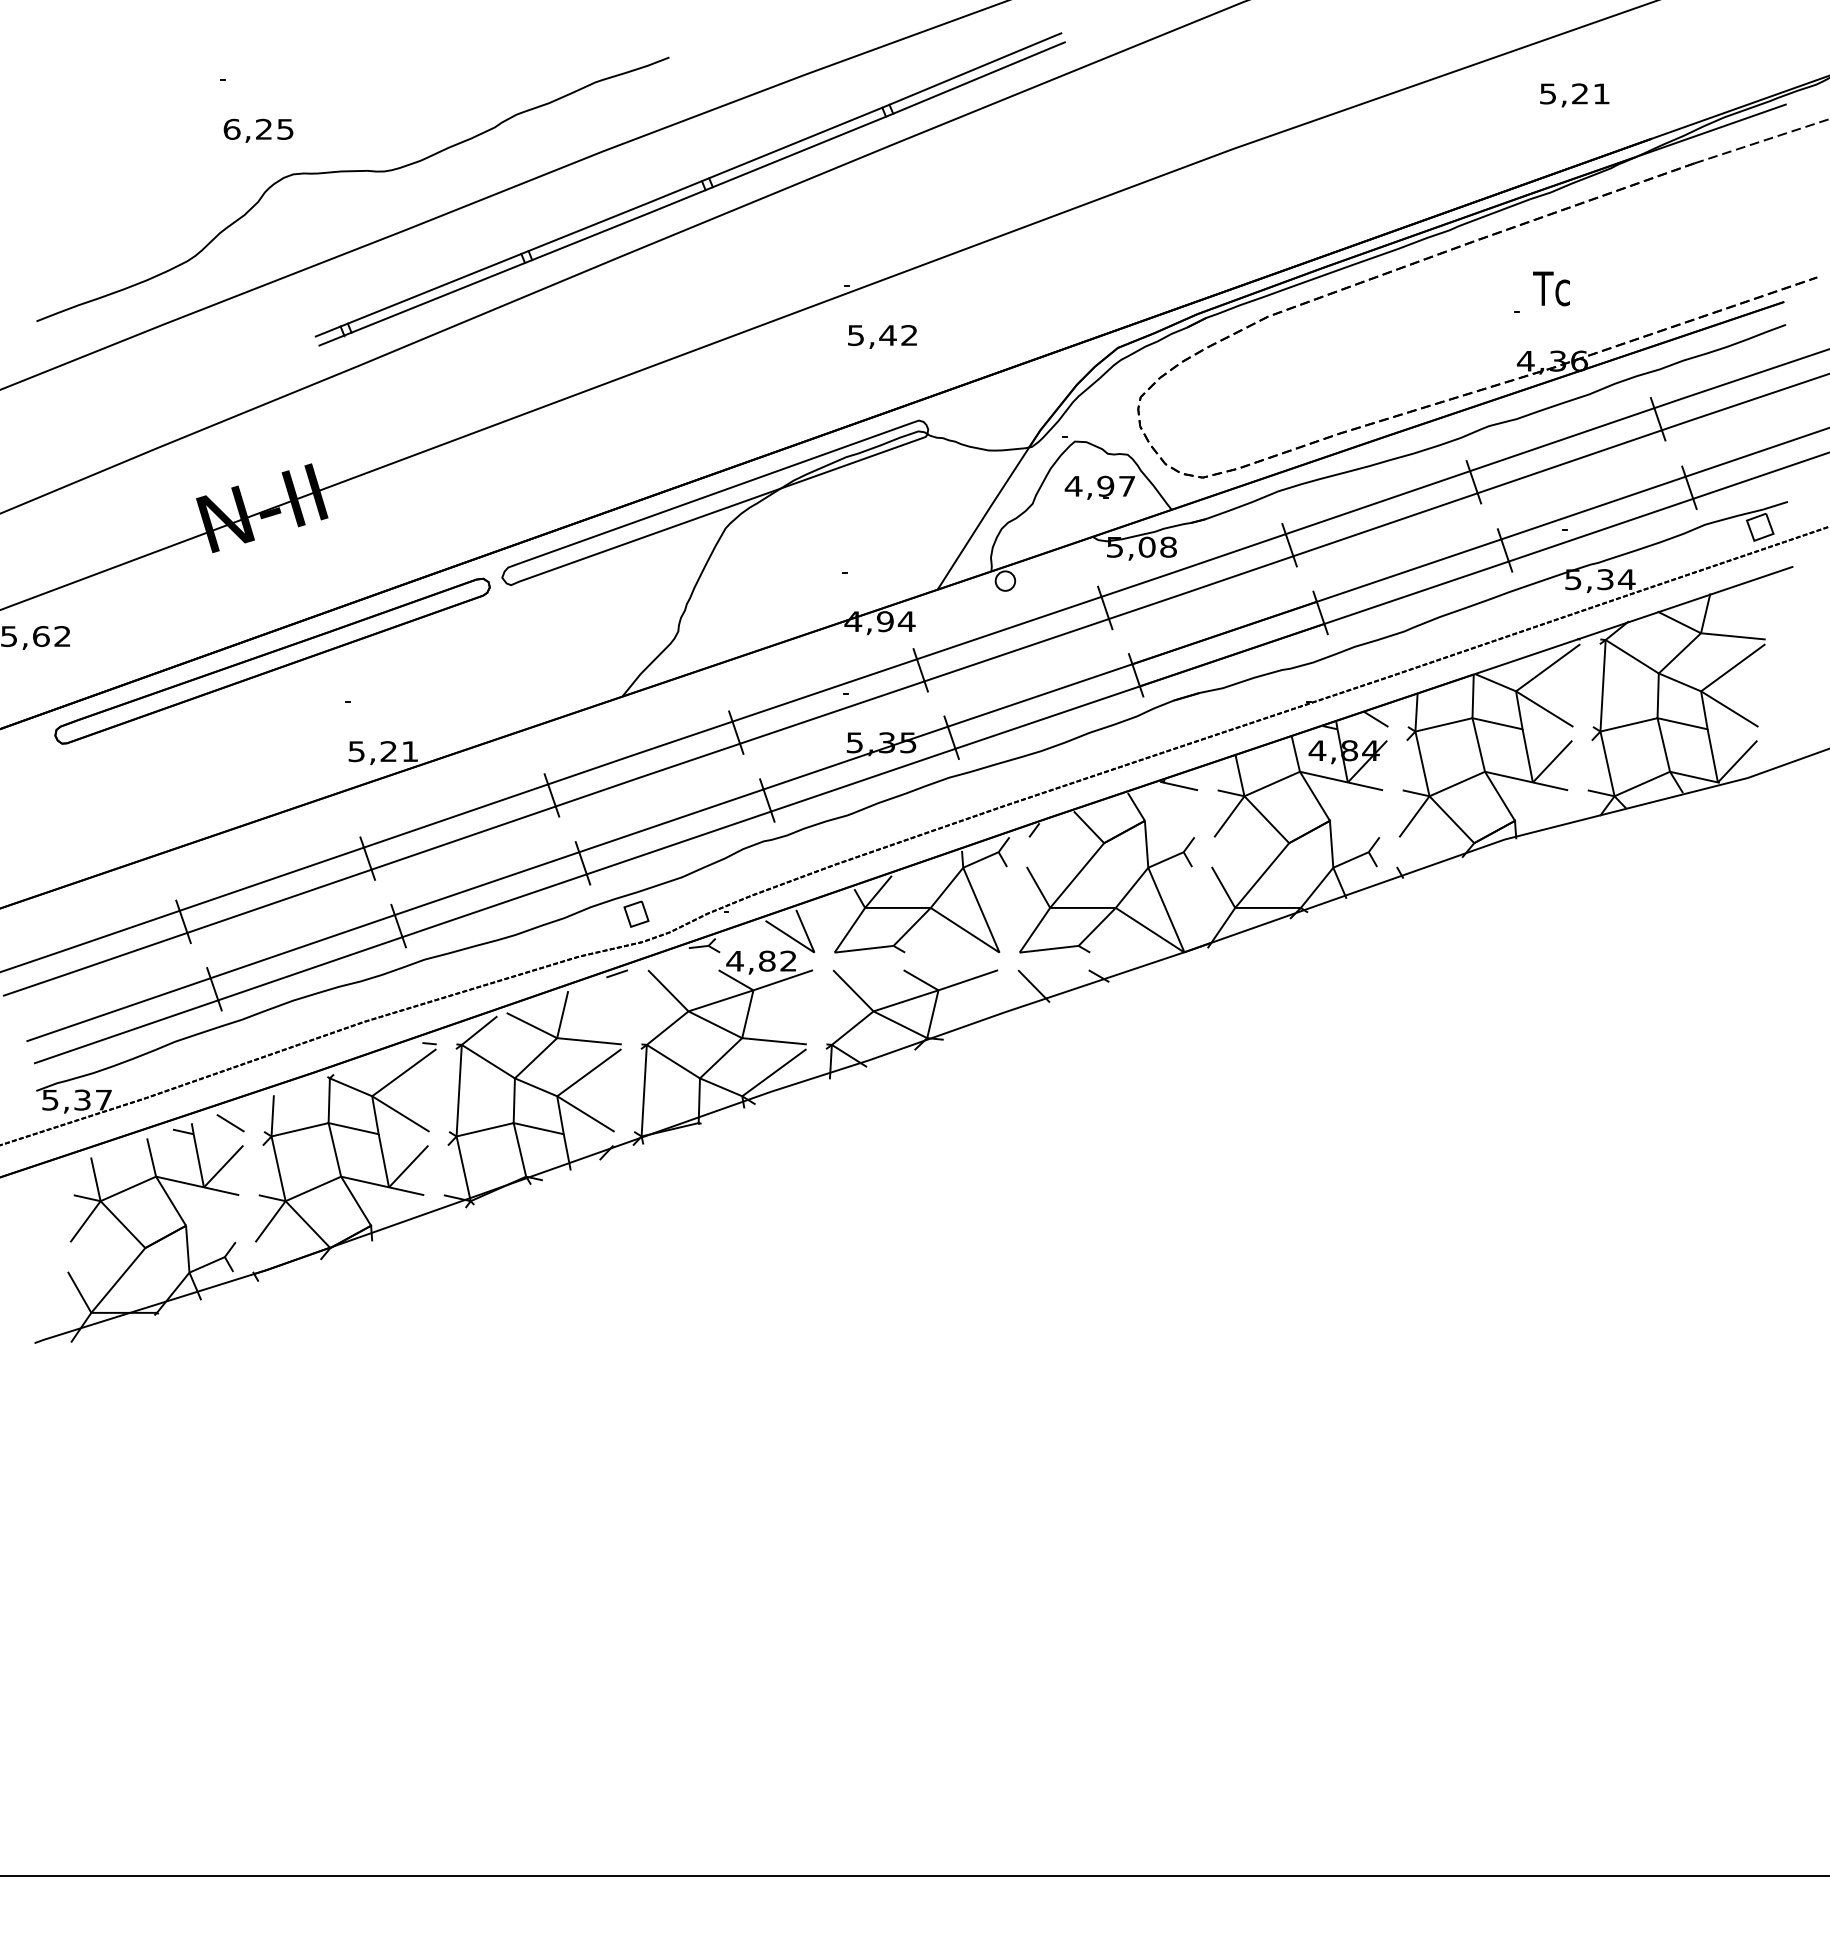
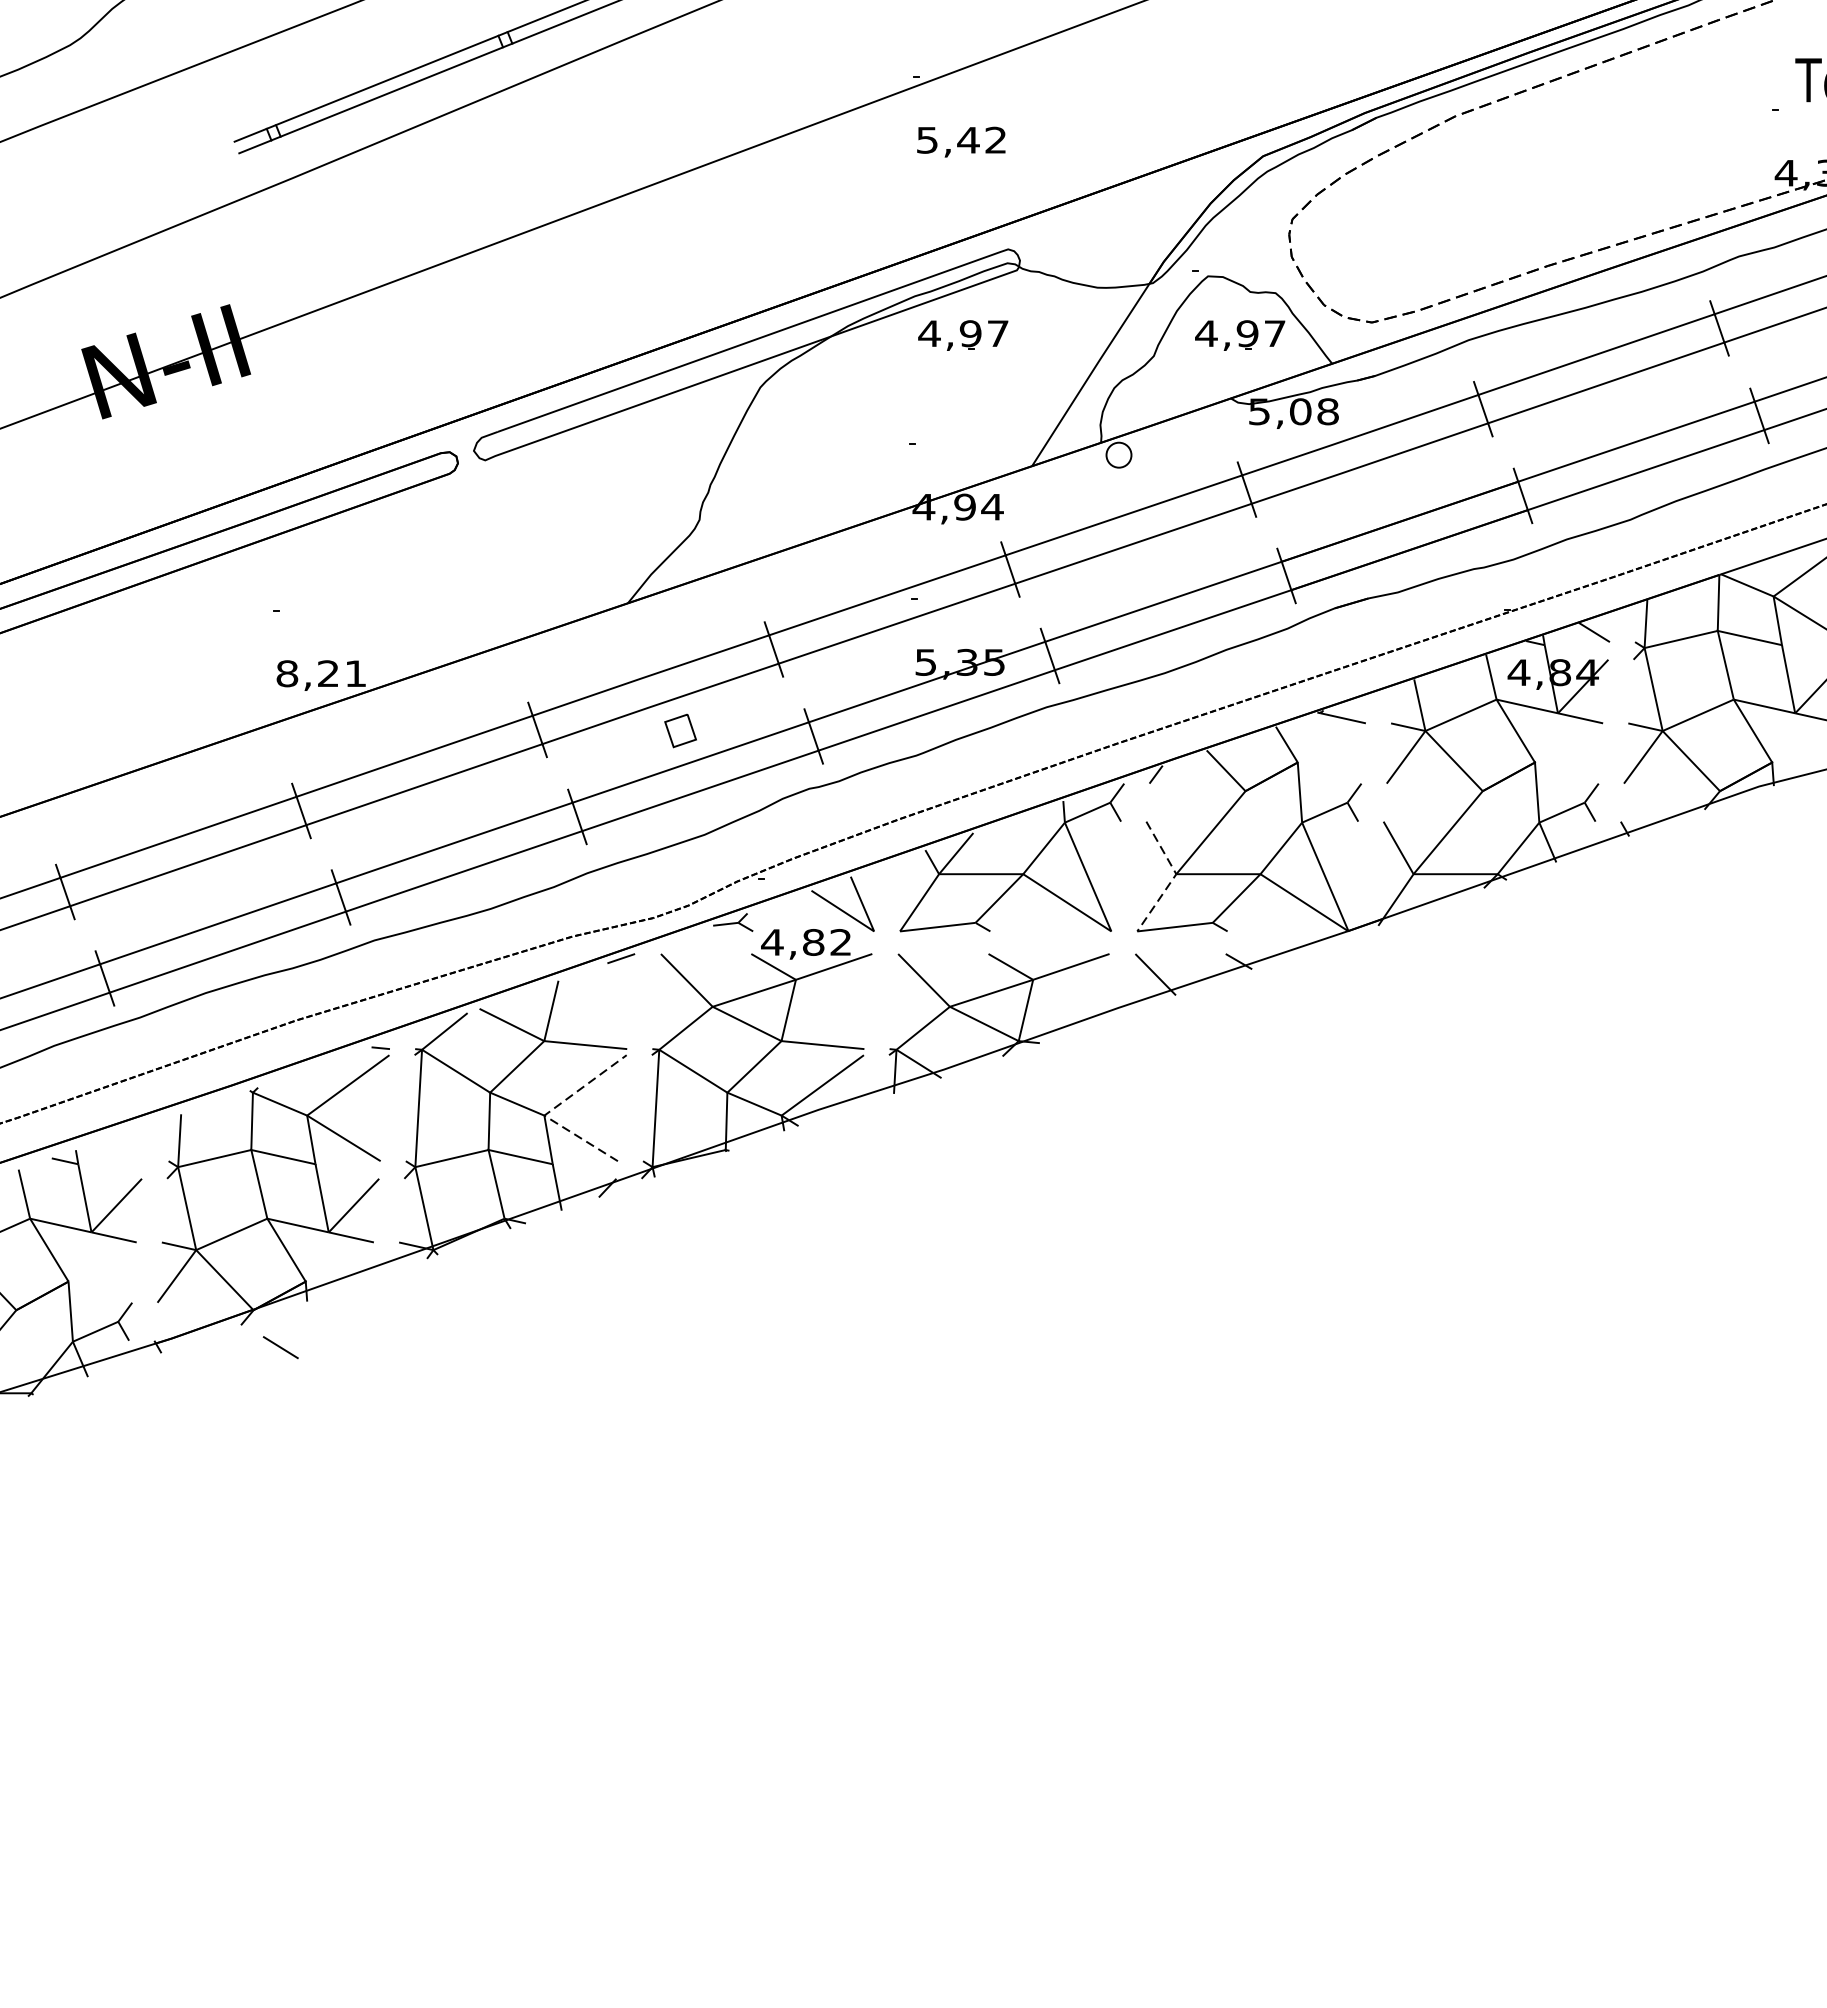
part: (883, 487) -> (962, 335), added
text: (356, 751) -> (287, 673), 5,21 -> 8,21
line: (1048, 910) -> (1174, 877), solid -> dashed
part: (636, 913) -> (680, 730), moved
line: (562, 1092) -> (551, 1110), solid -> dashed
line: (230, 1123) -> (280, 1347), moved

